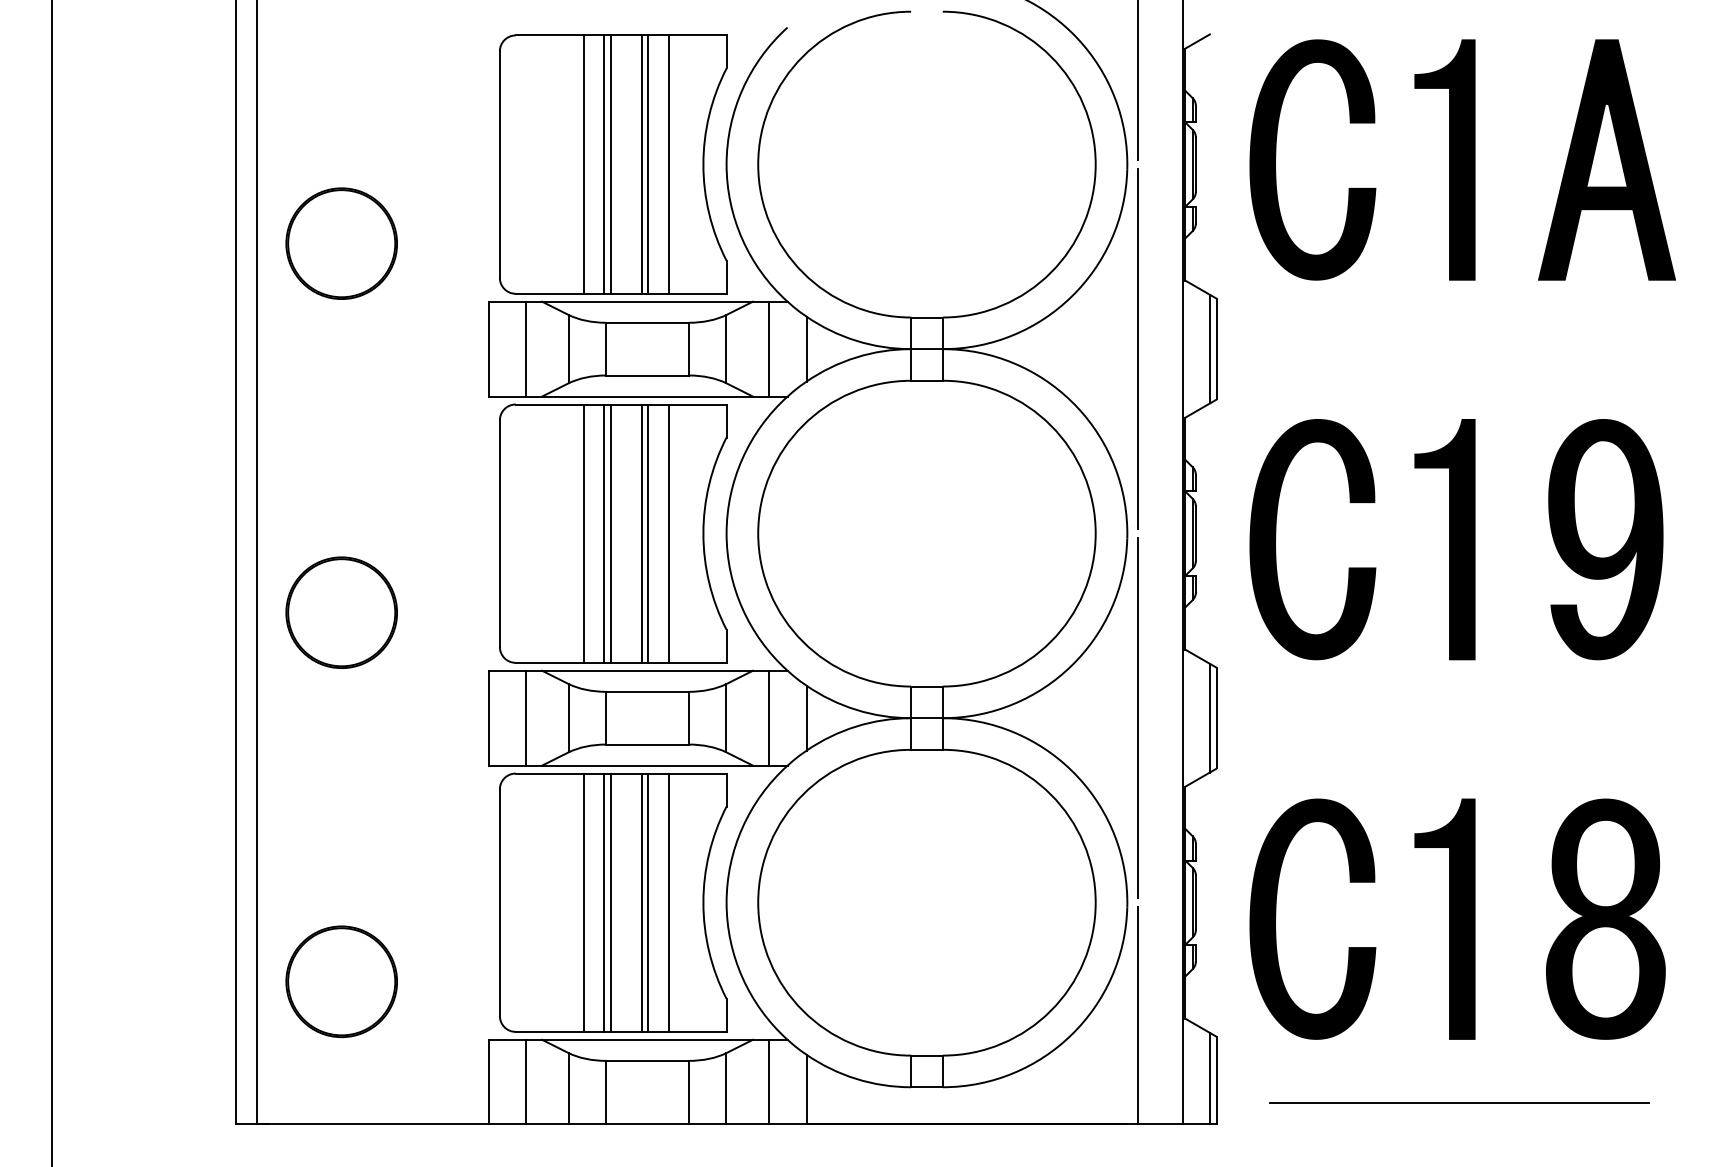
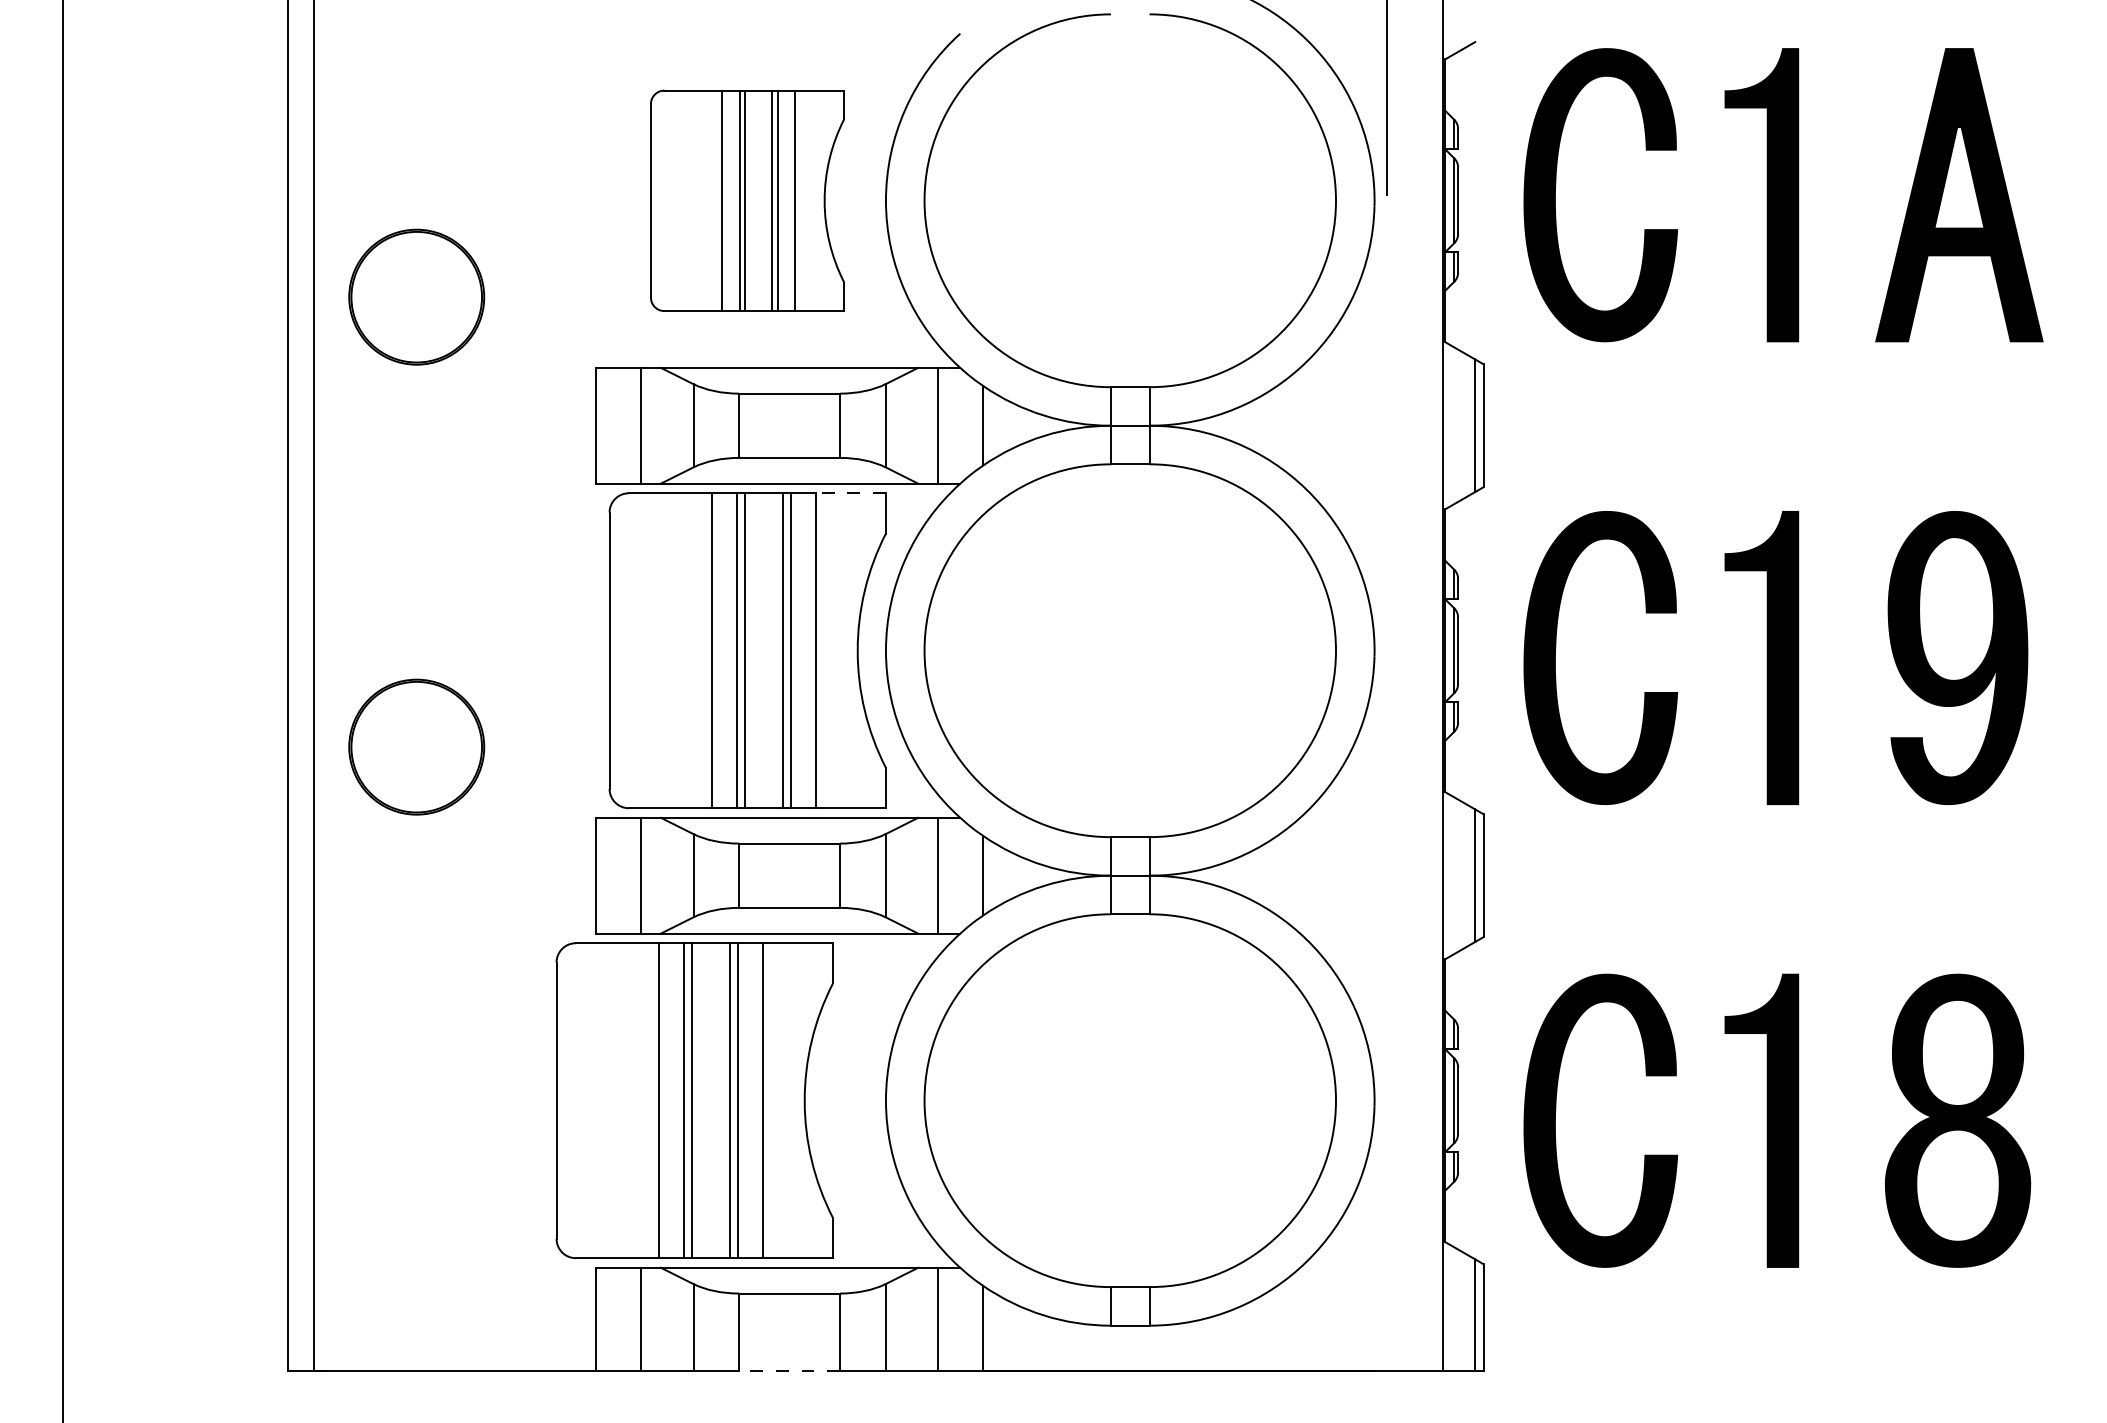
part: (613, 164) -> (747, 200), size x0.7
line: (1137, 348) -> (1387, 425), removed
line: (698, 404) -> (851, 493), solid -> dashed
line: (1137, 718) -> (1387, 875), removed
part: (613, 902) -> (694, 1100), moved
part: (341, 981) -> (416, 1196), removed
line: (1137, 1015) -> (1387, 1238), removed
line: (1459, 1102) -> (1779, 1344), removed
line: (647, 1124) -> (789, 1370), solid -> dashed

